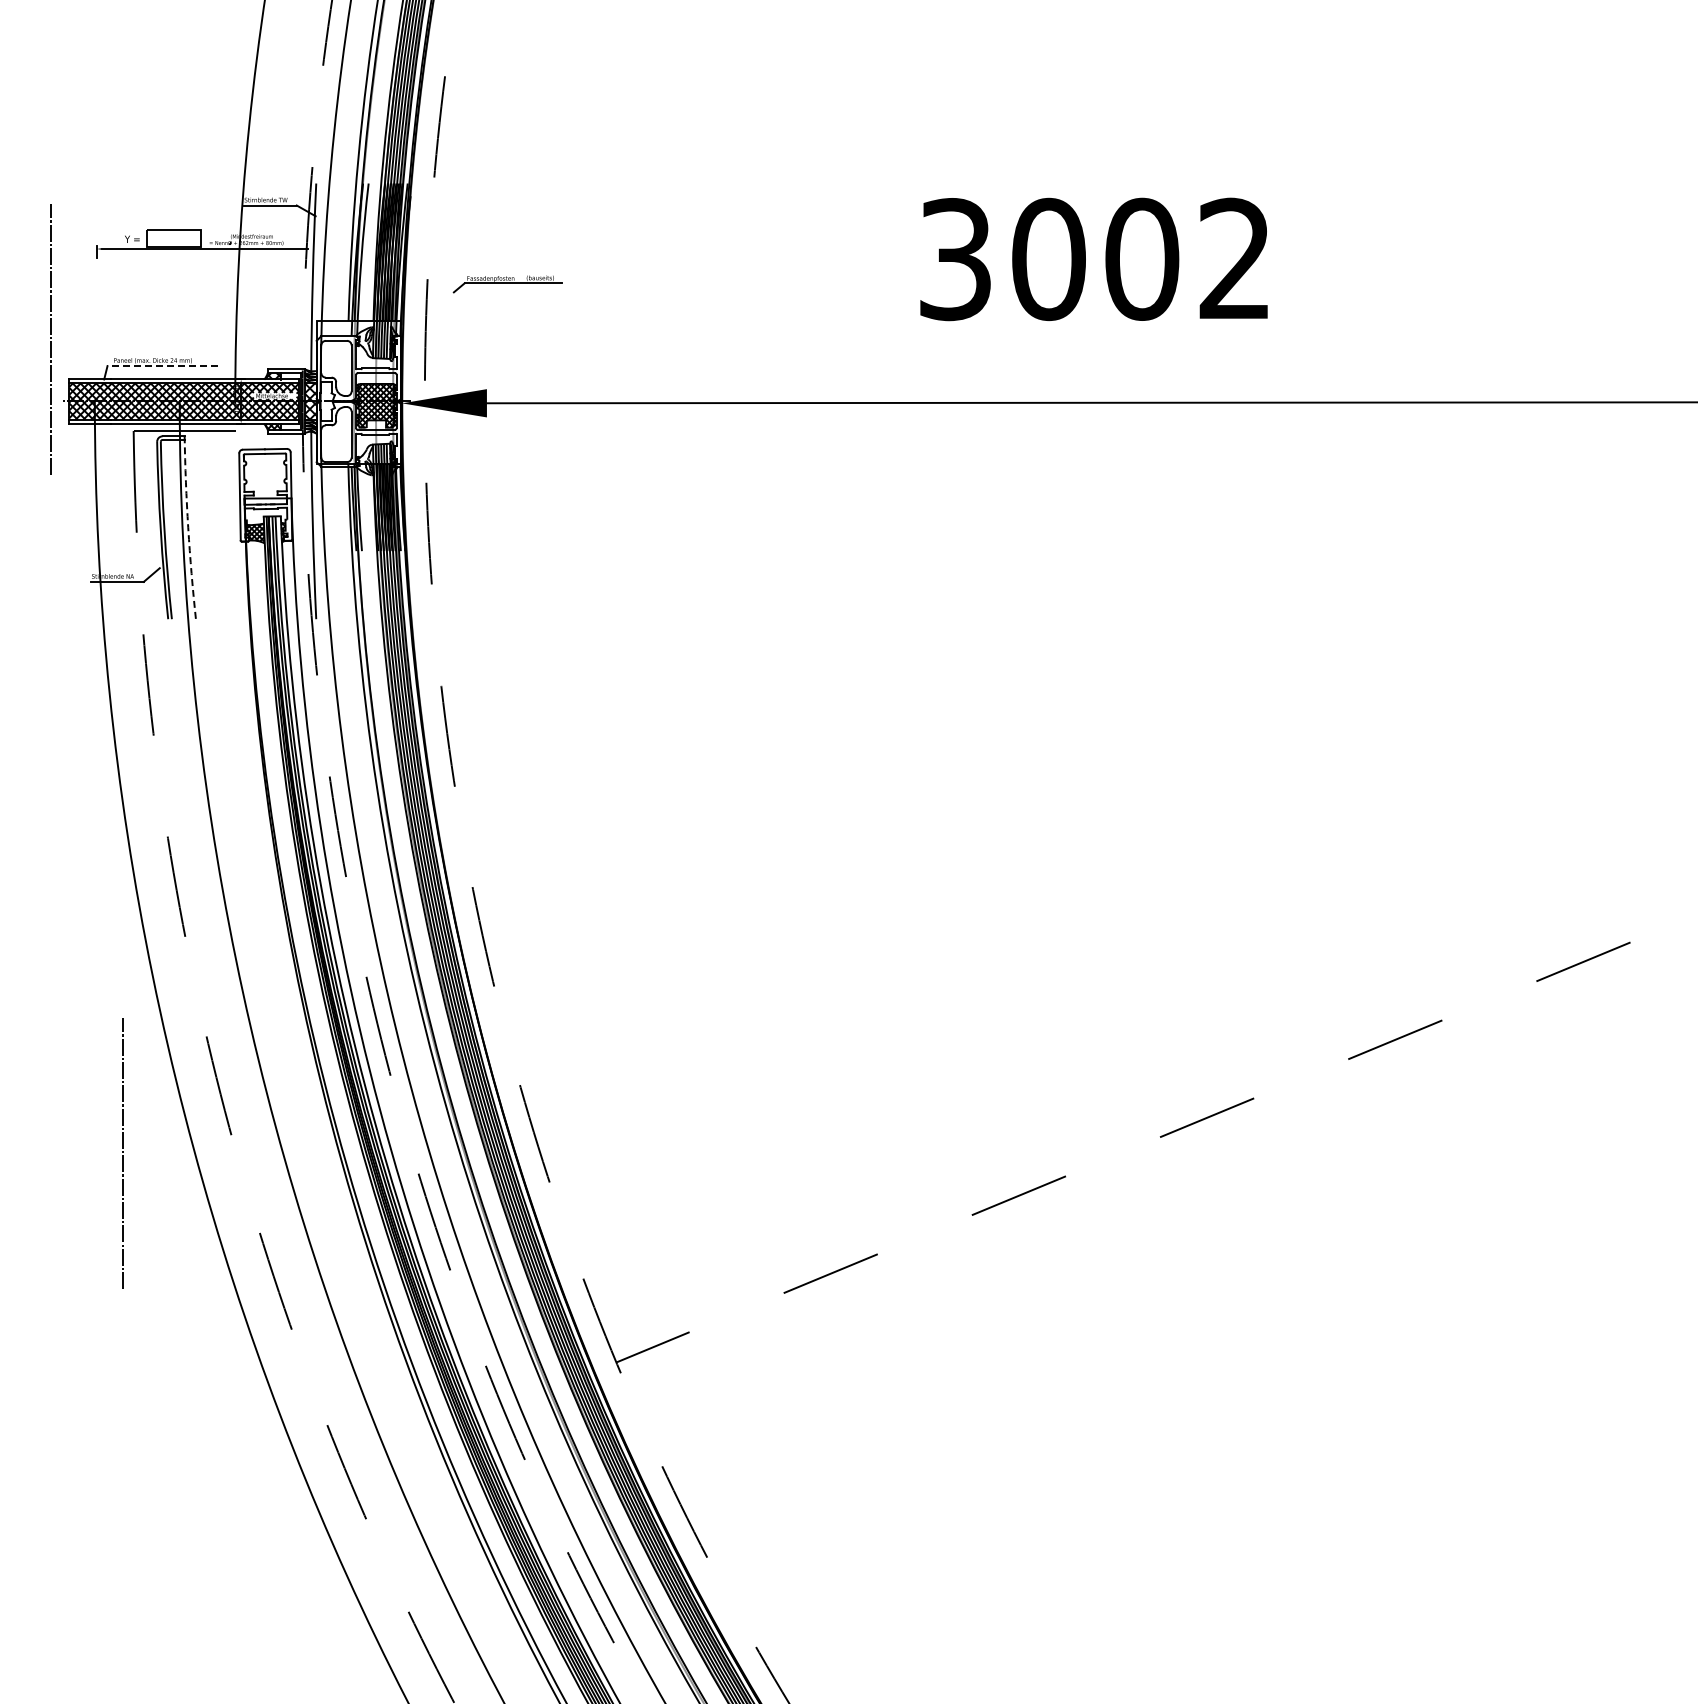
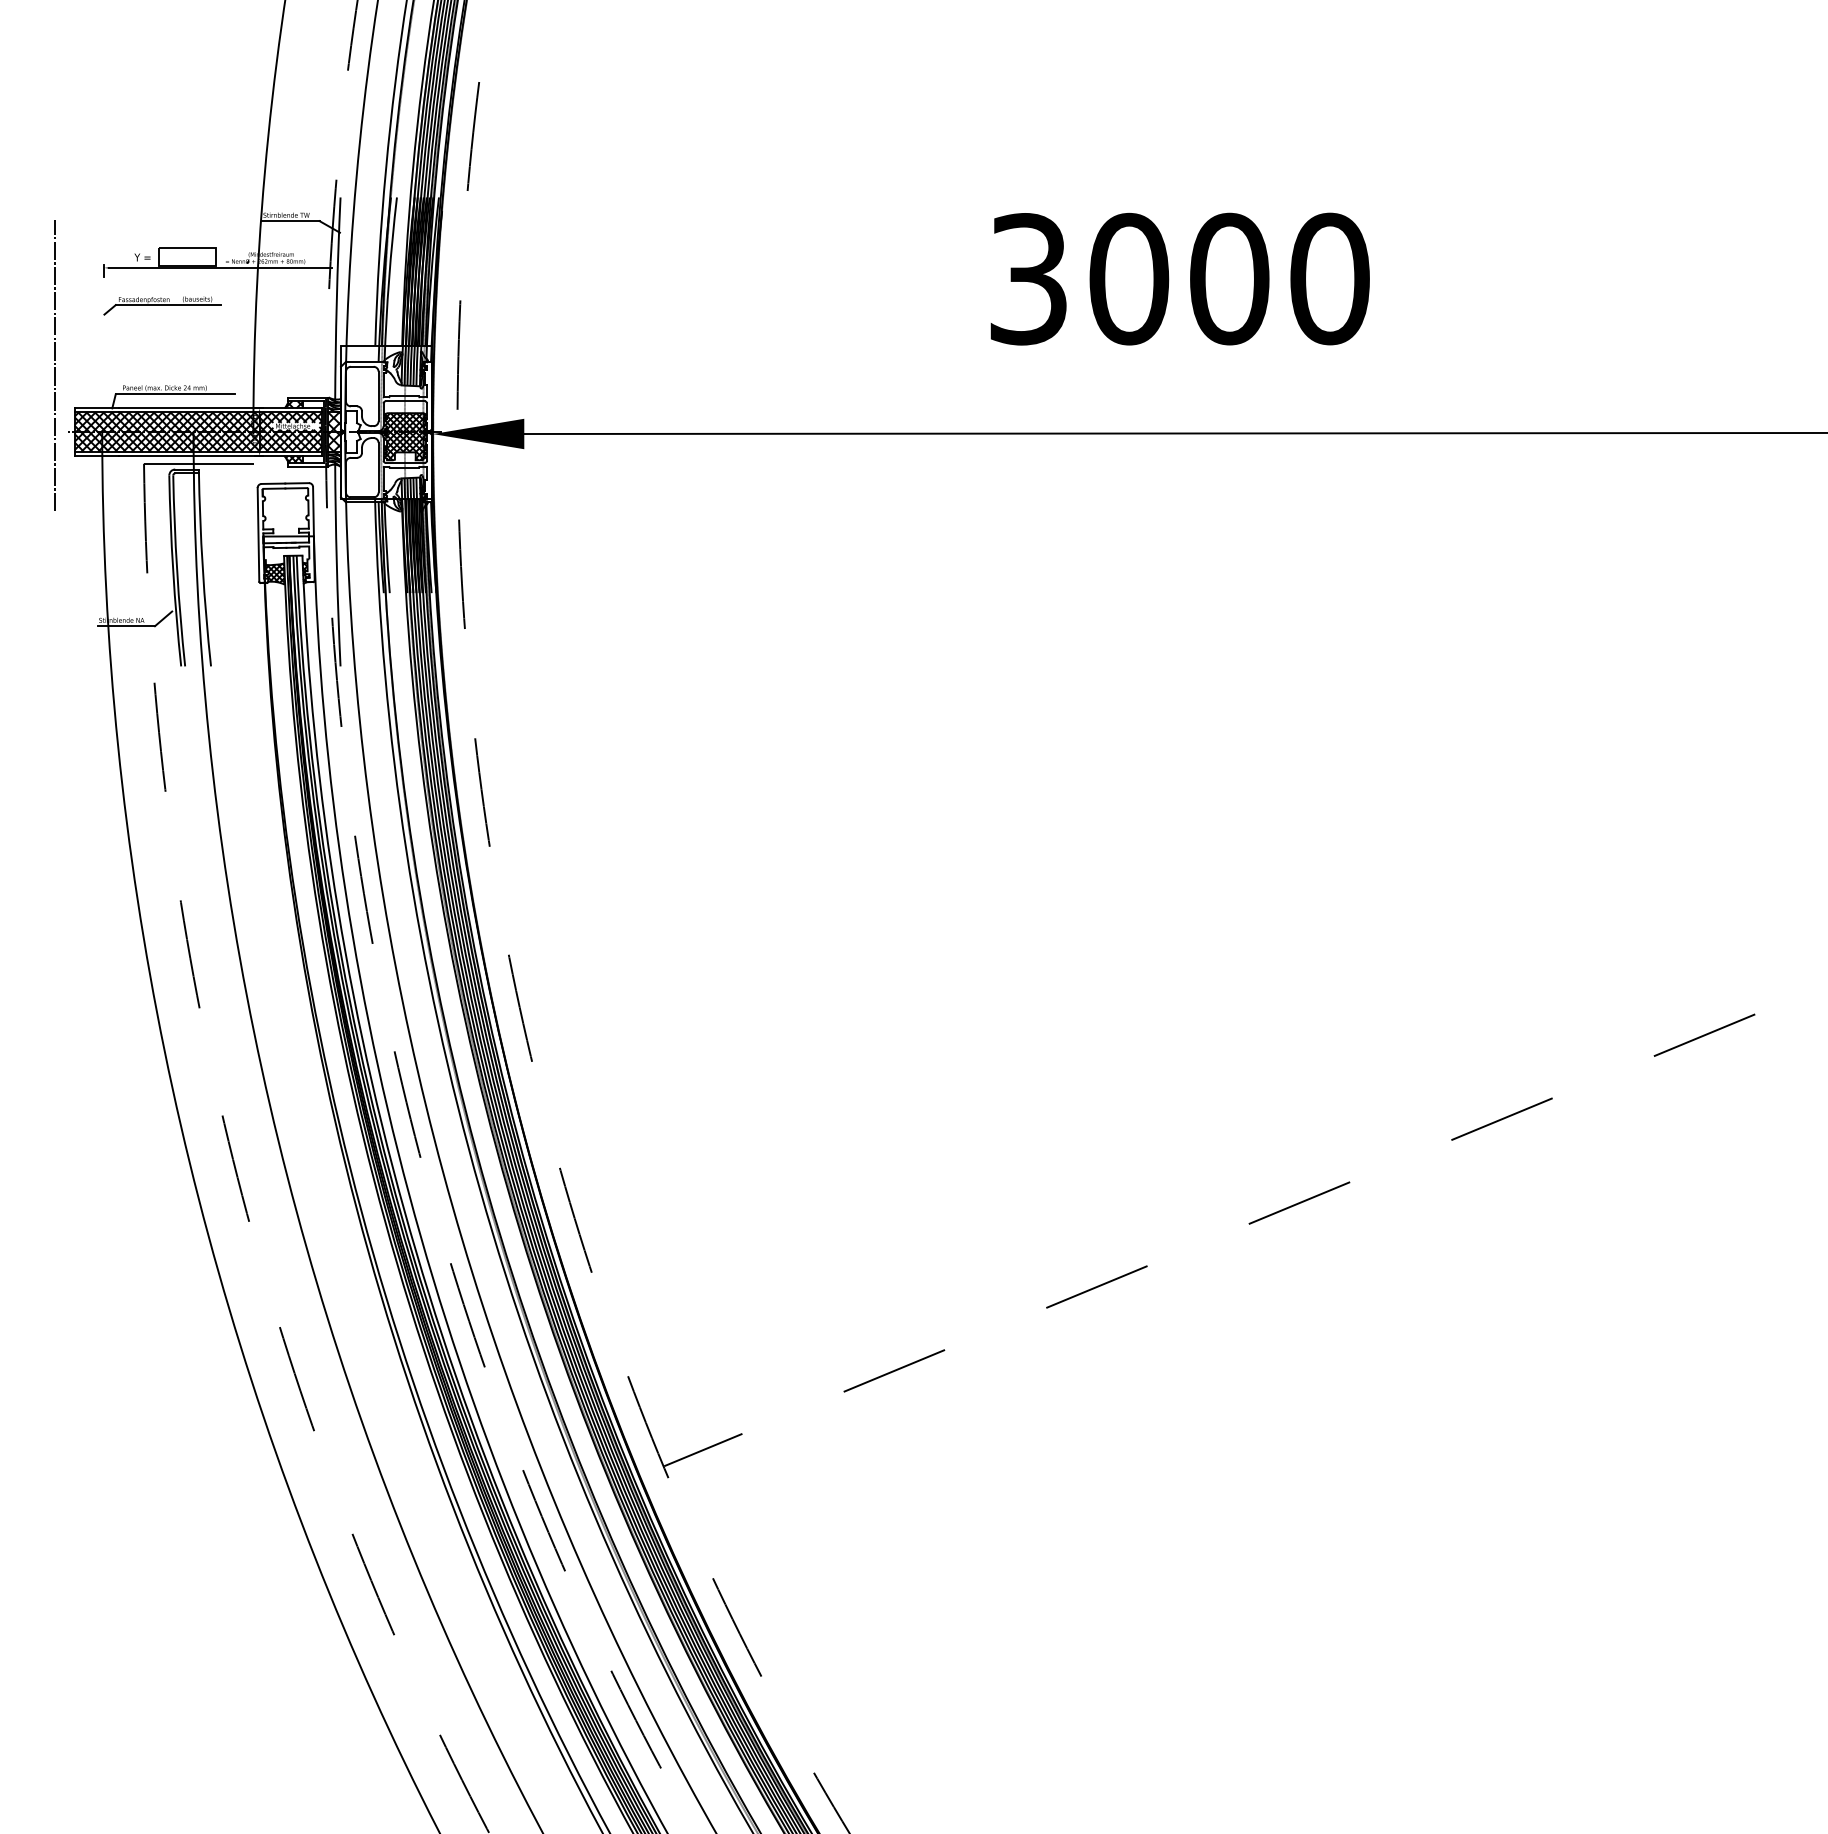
text: (1235, 258) -> (1330, 278), 3002 -> 3000
part: (507, 284) -> (162, 306), moved
line: (162, 366) -> (175, 394), dashed -> solid
arc: (188, 527) -> (203, 567), dashed -> solid
line: (122, 1152) -> (131, 1240), removed

